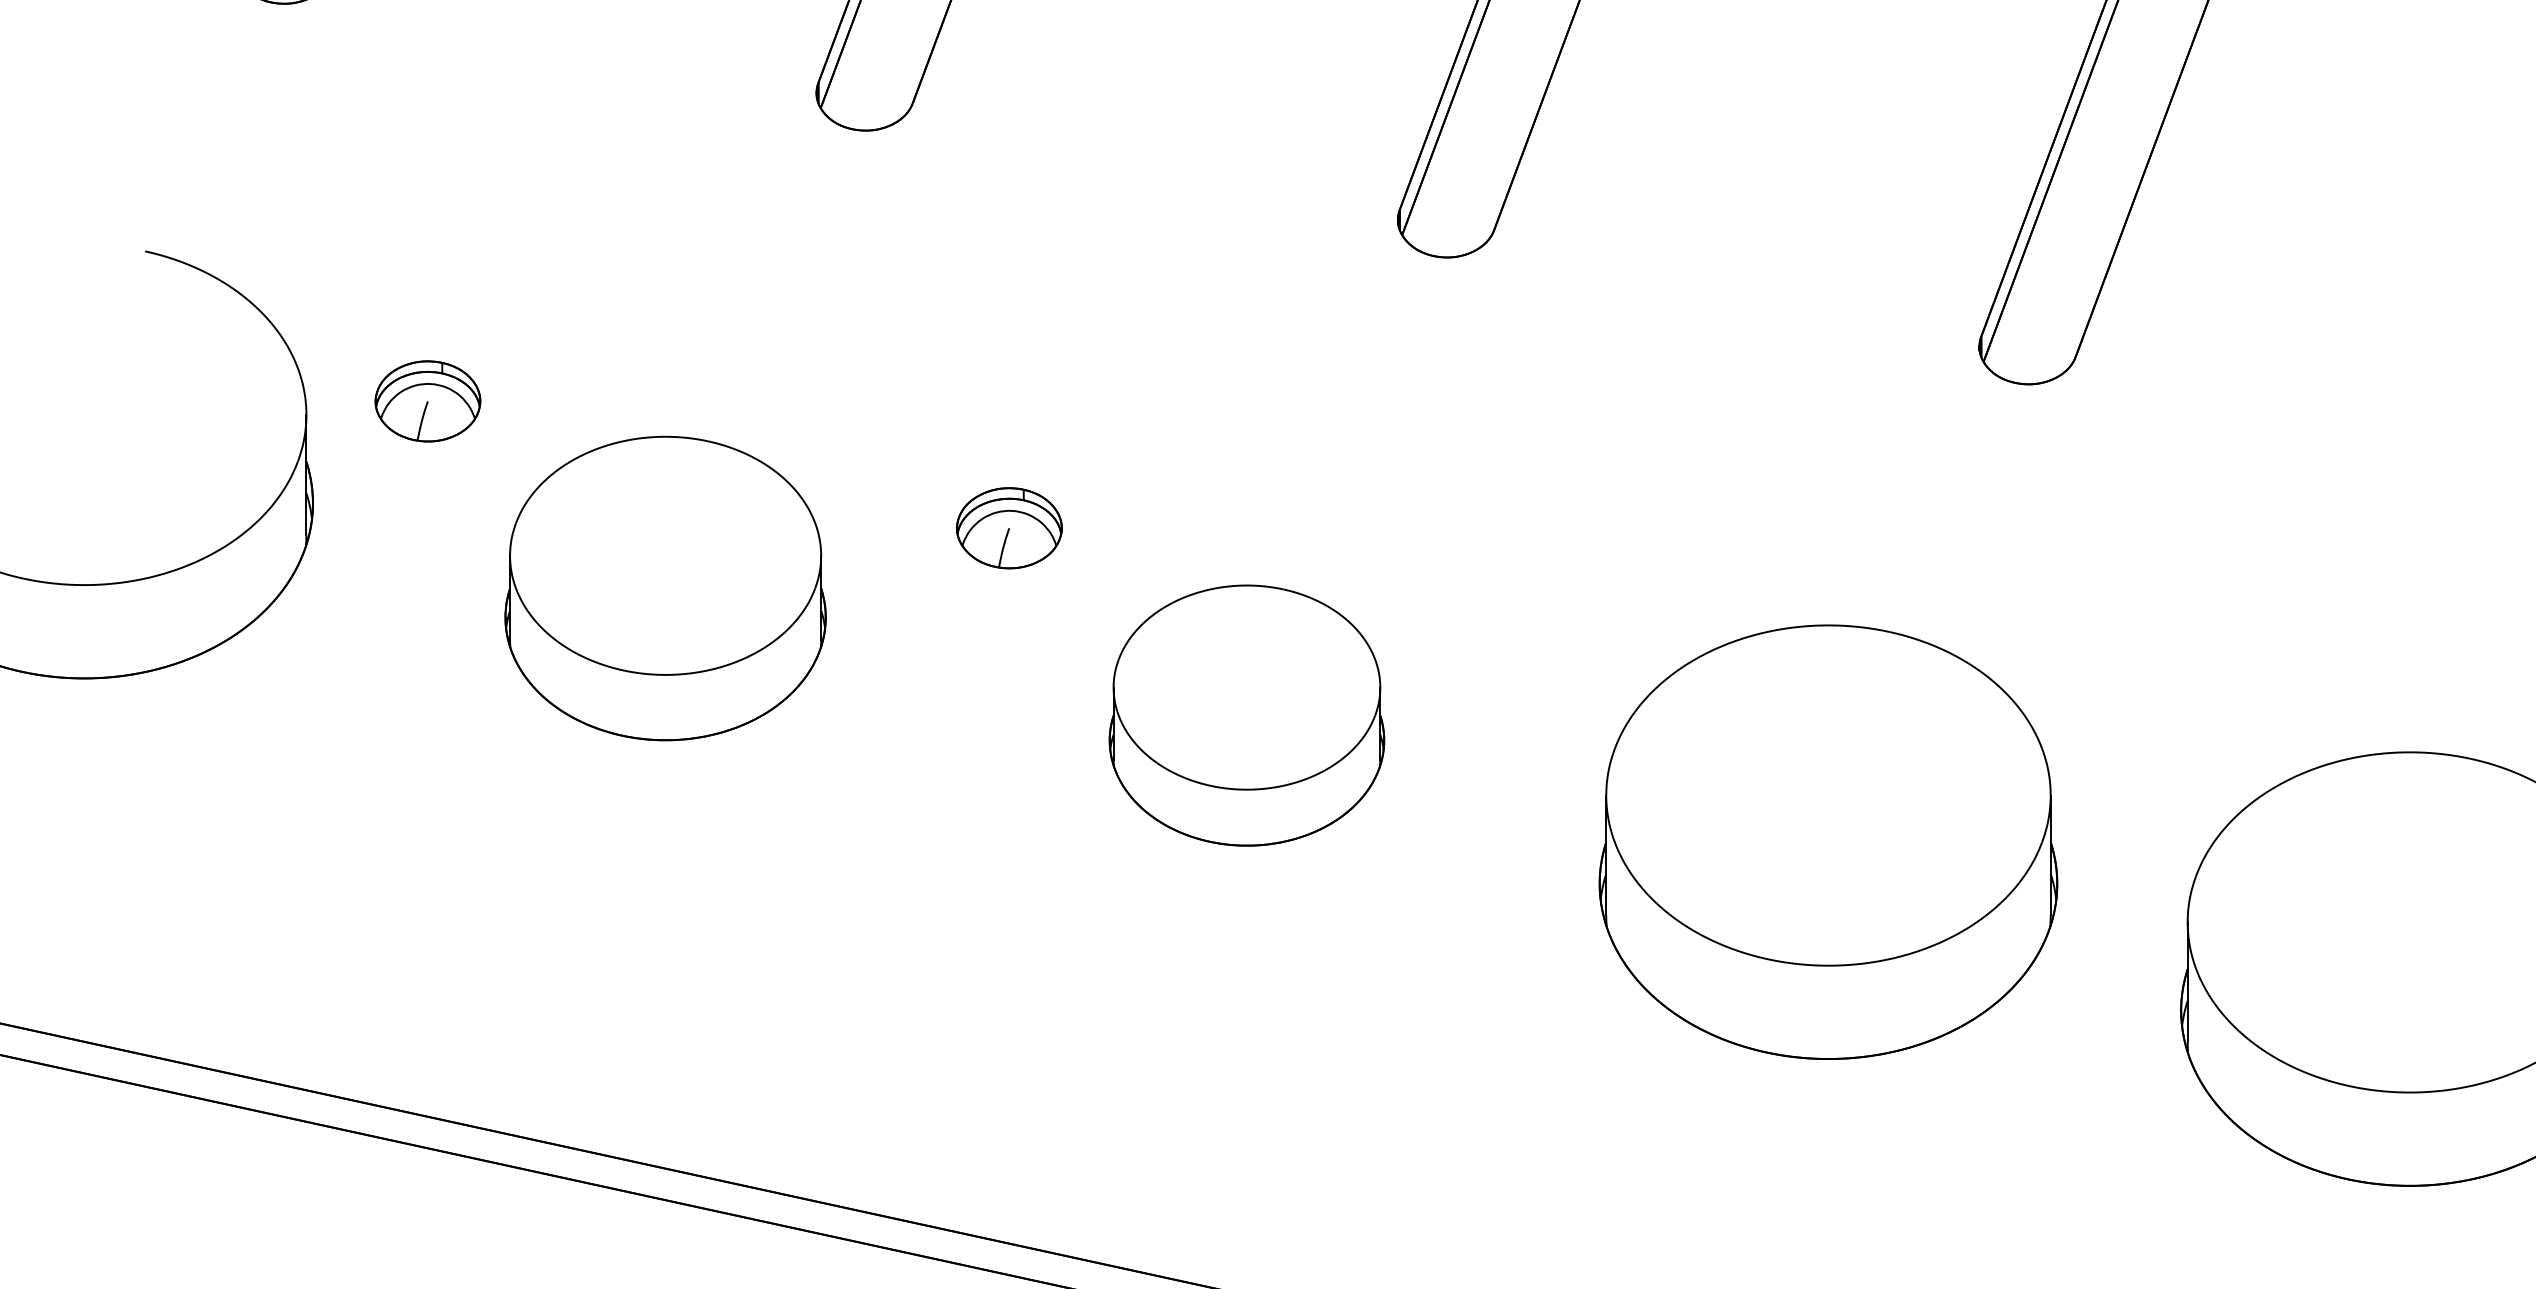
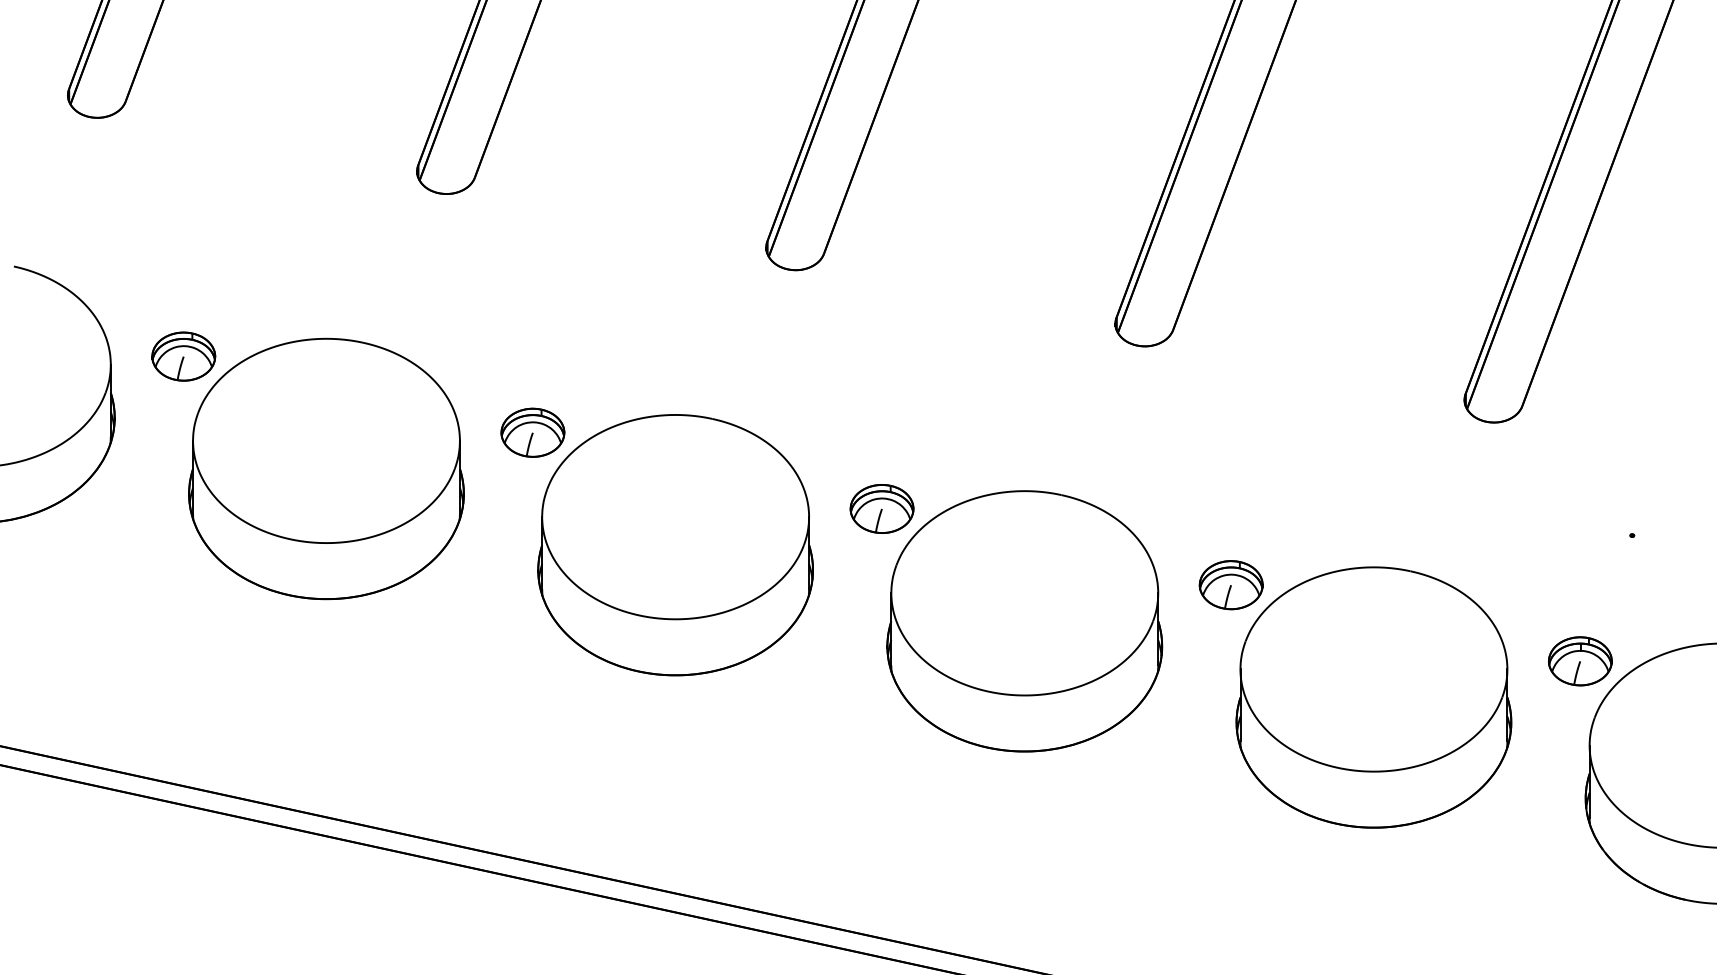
part: (665, 587) -> (326, 468), size x1.43
part: (1589, 654) -> (881, 508), added
part: (1246, 715) -> (675, 545), size x1.67
part: (2171, 782) -> (1230, 585), added

